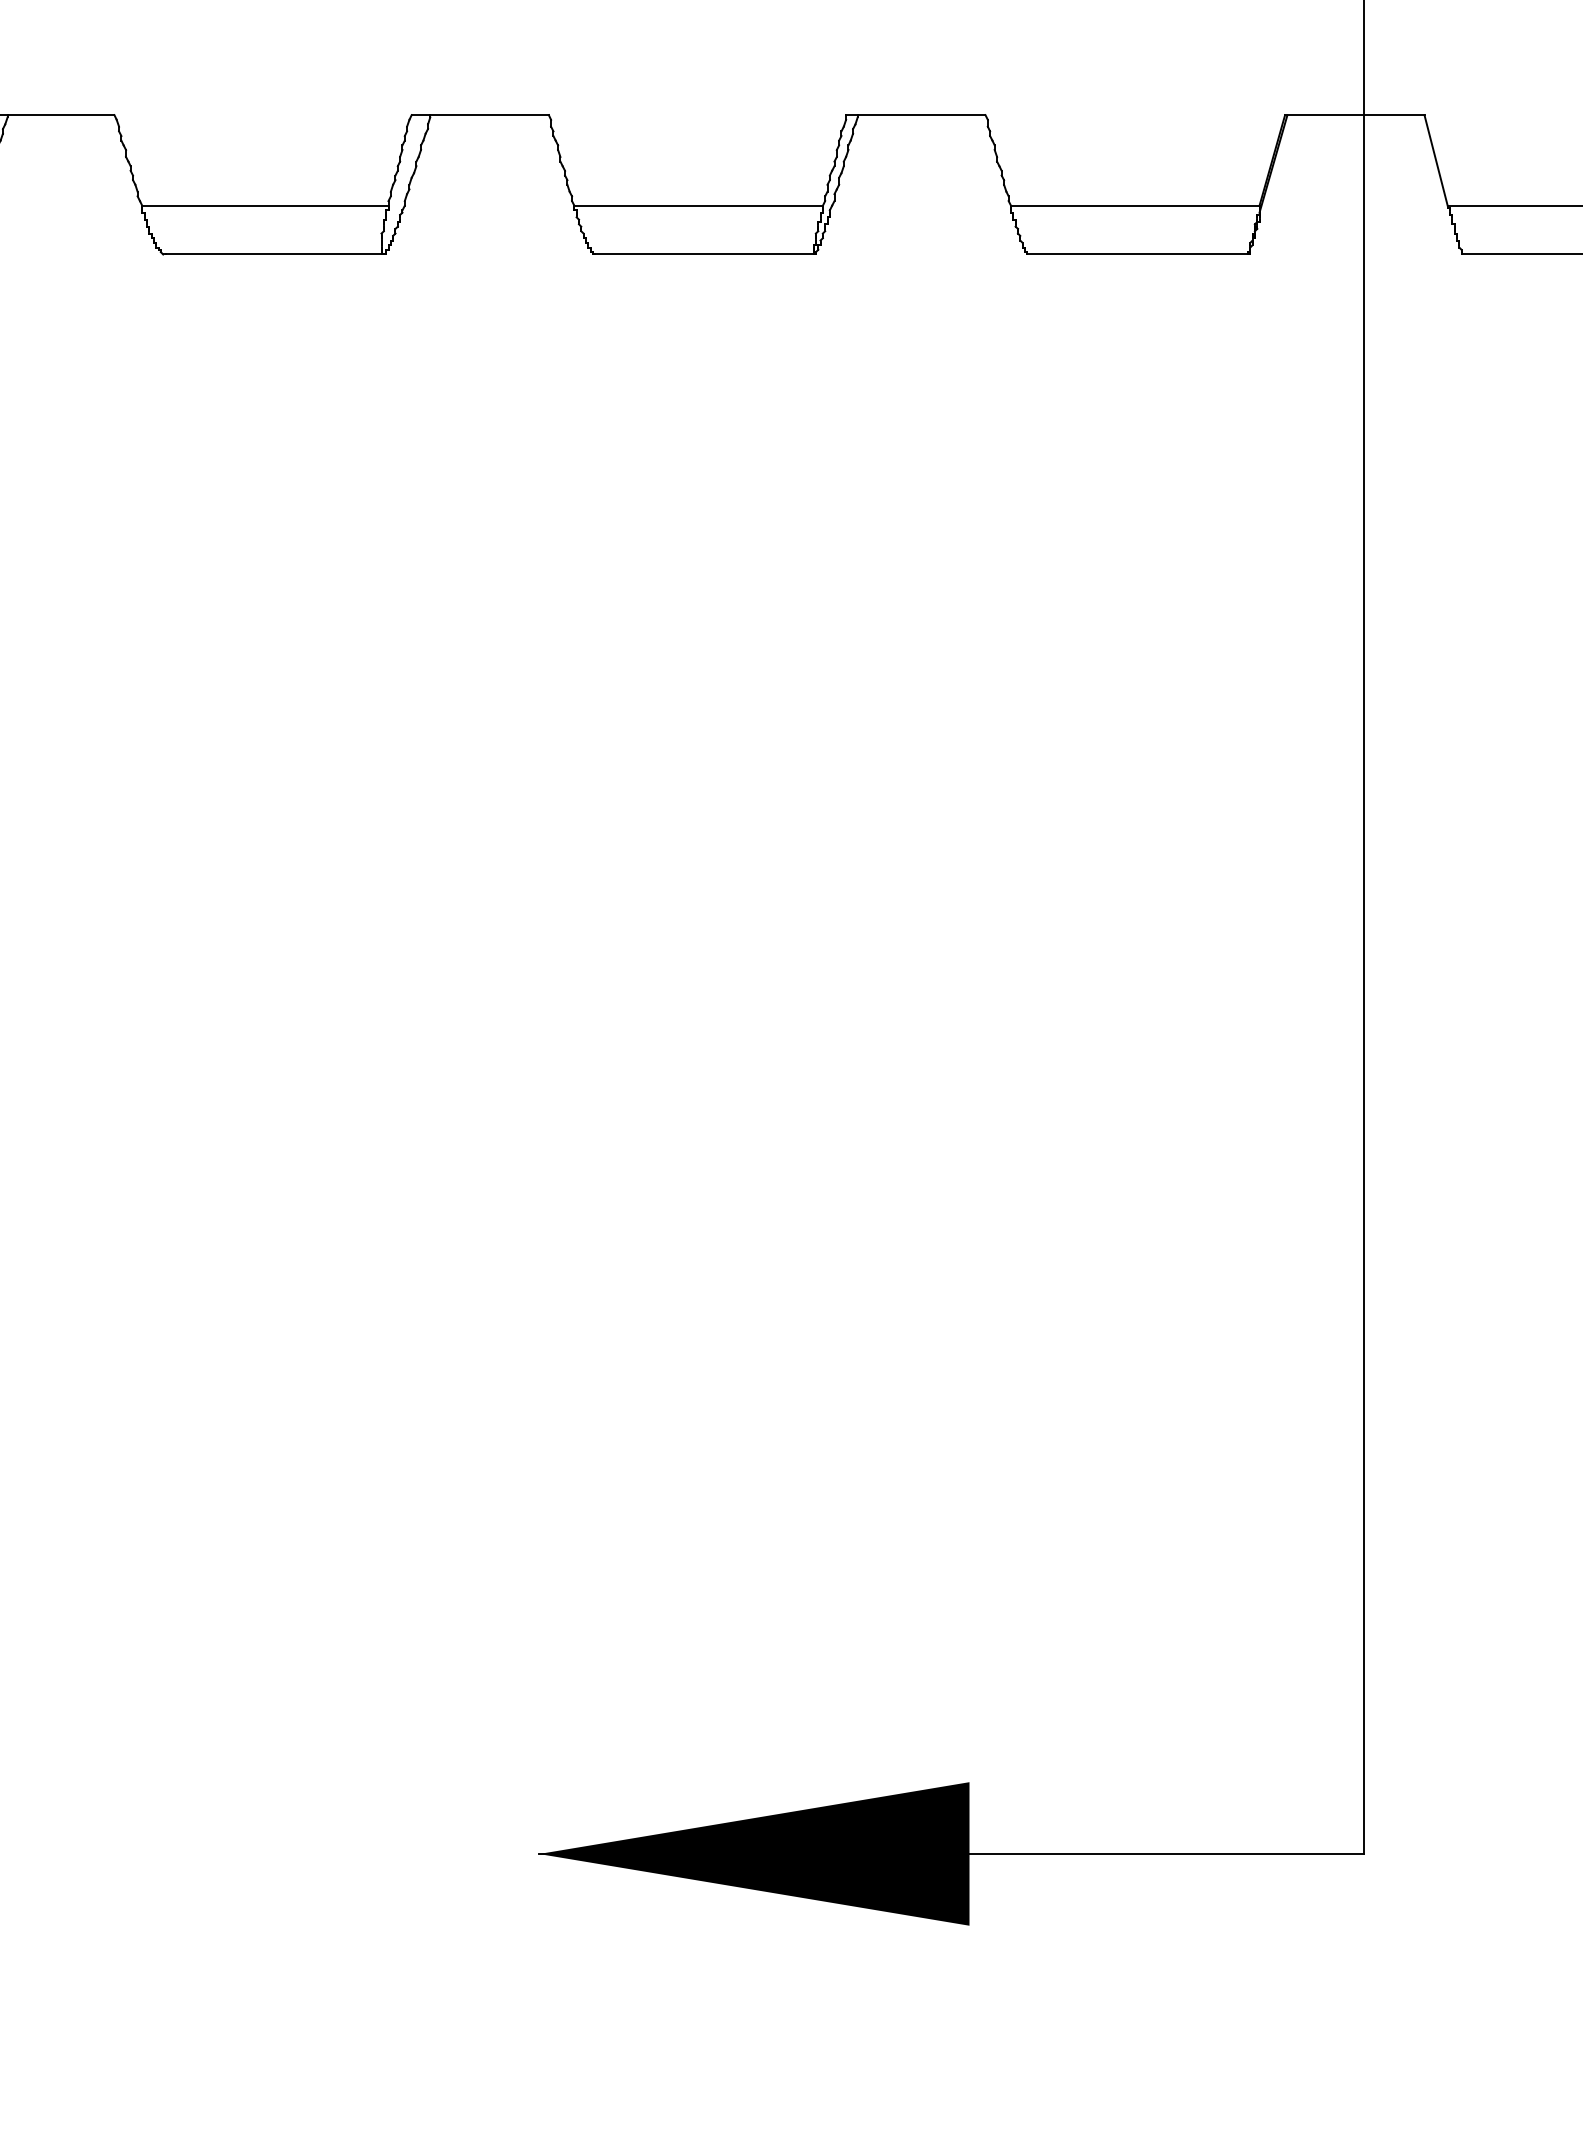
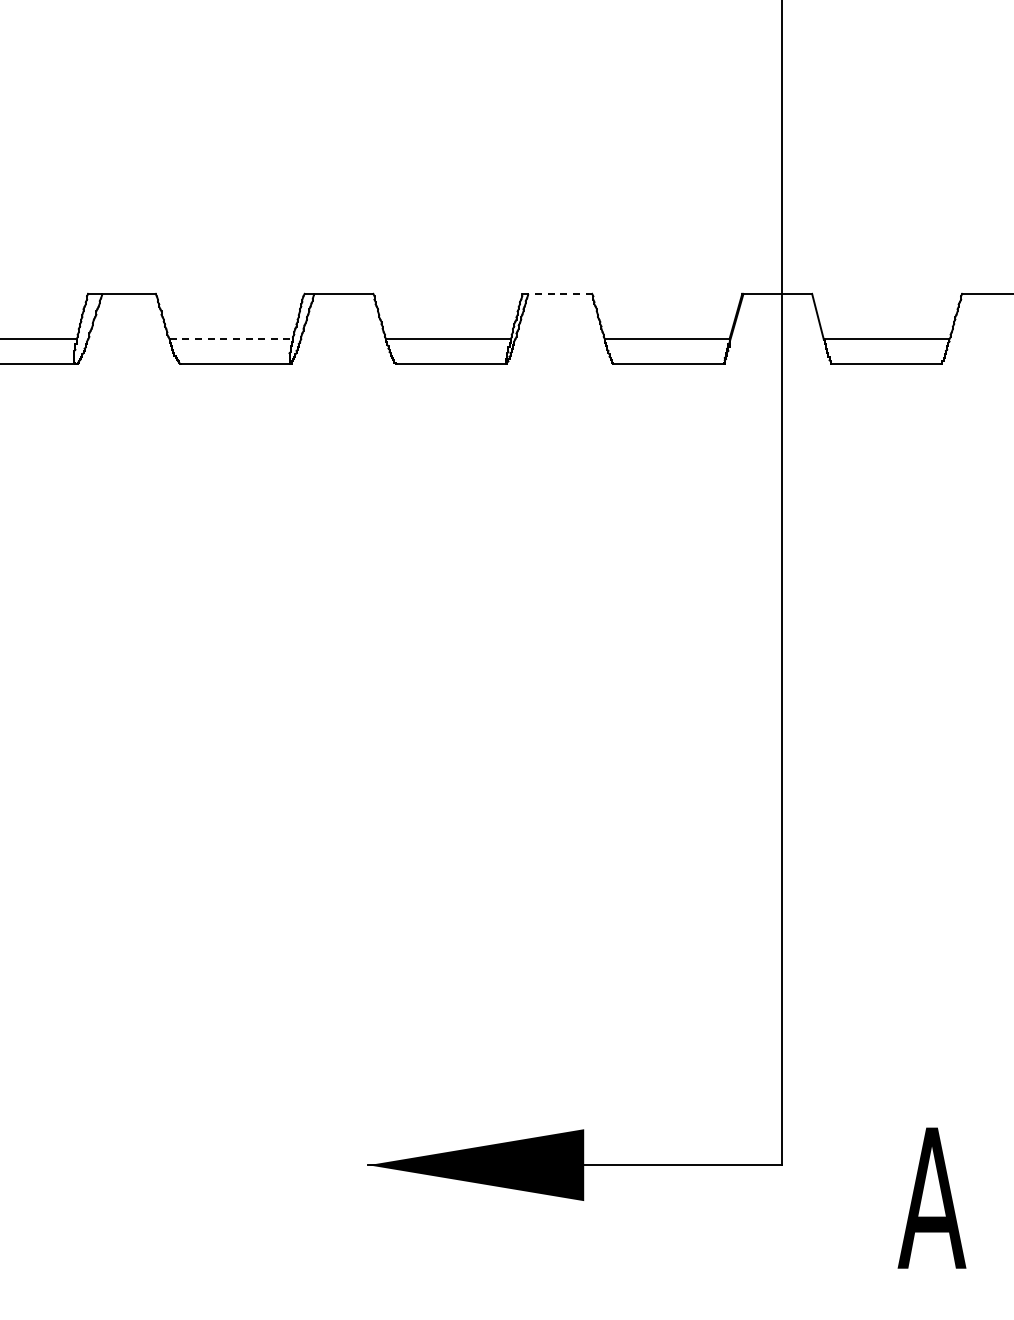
line: (916, 114) -> (557, 293), solid -> dashed
line: (265, 206) -> (231, 339), solid -> dashed

